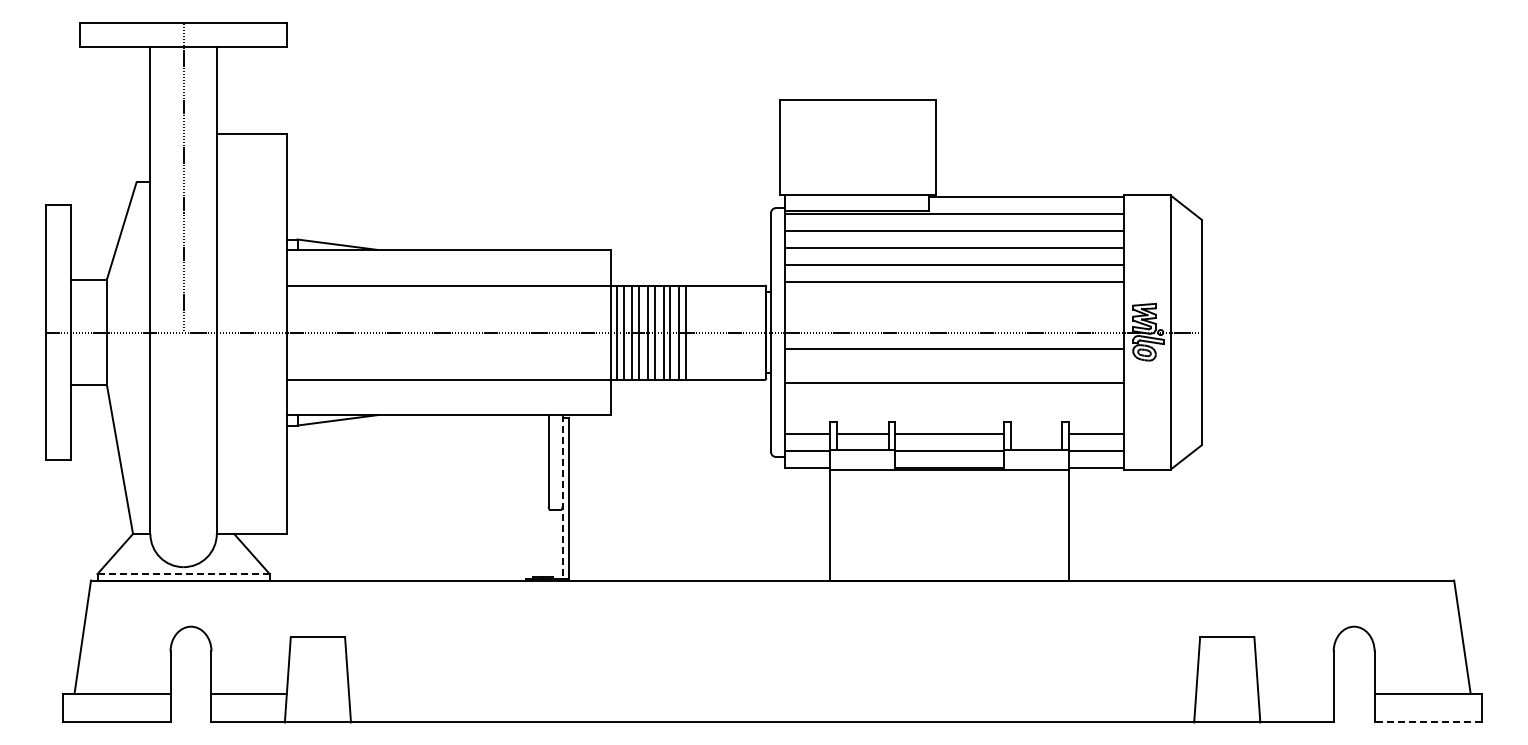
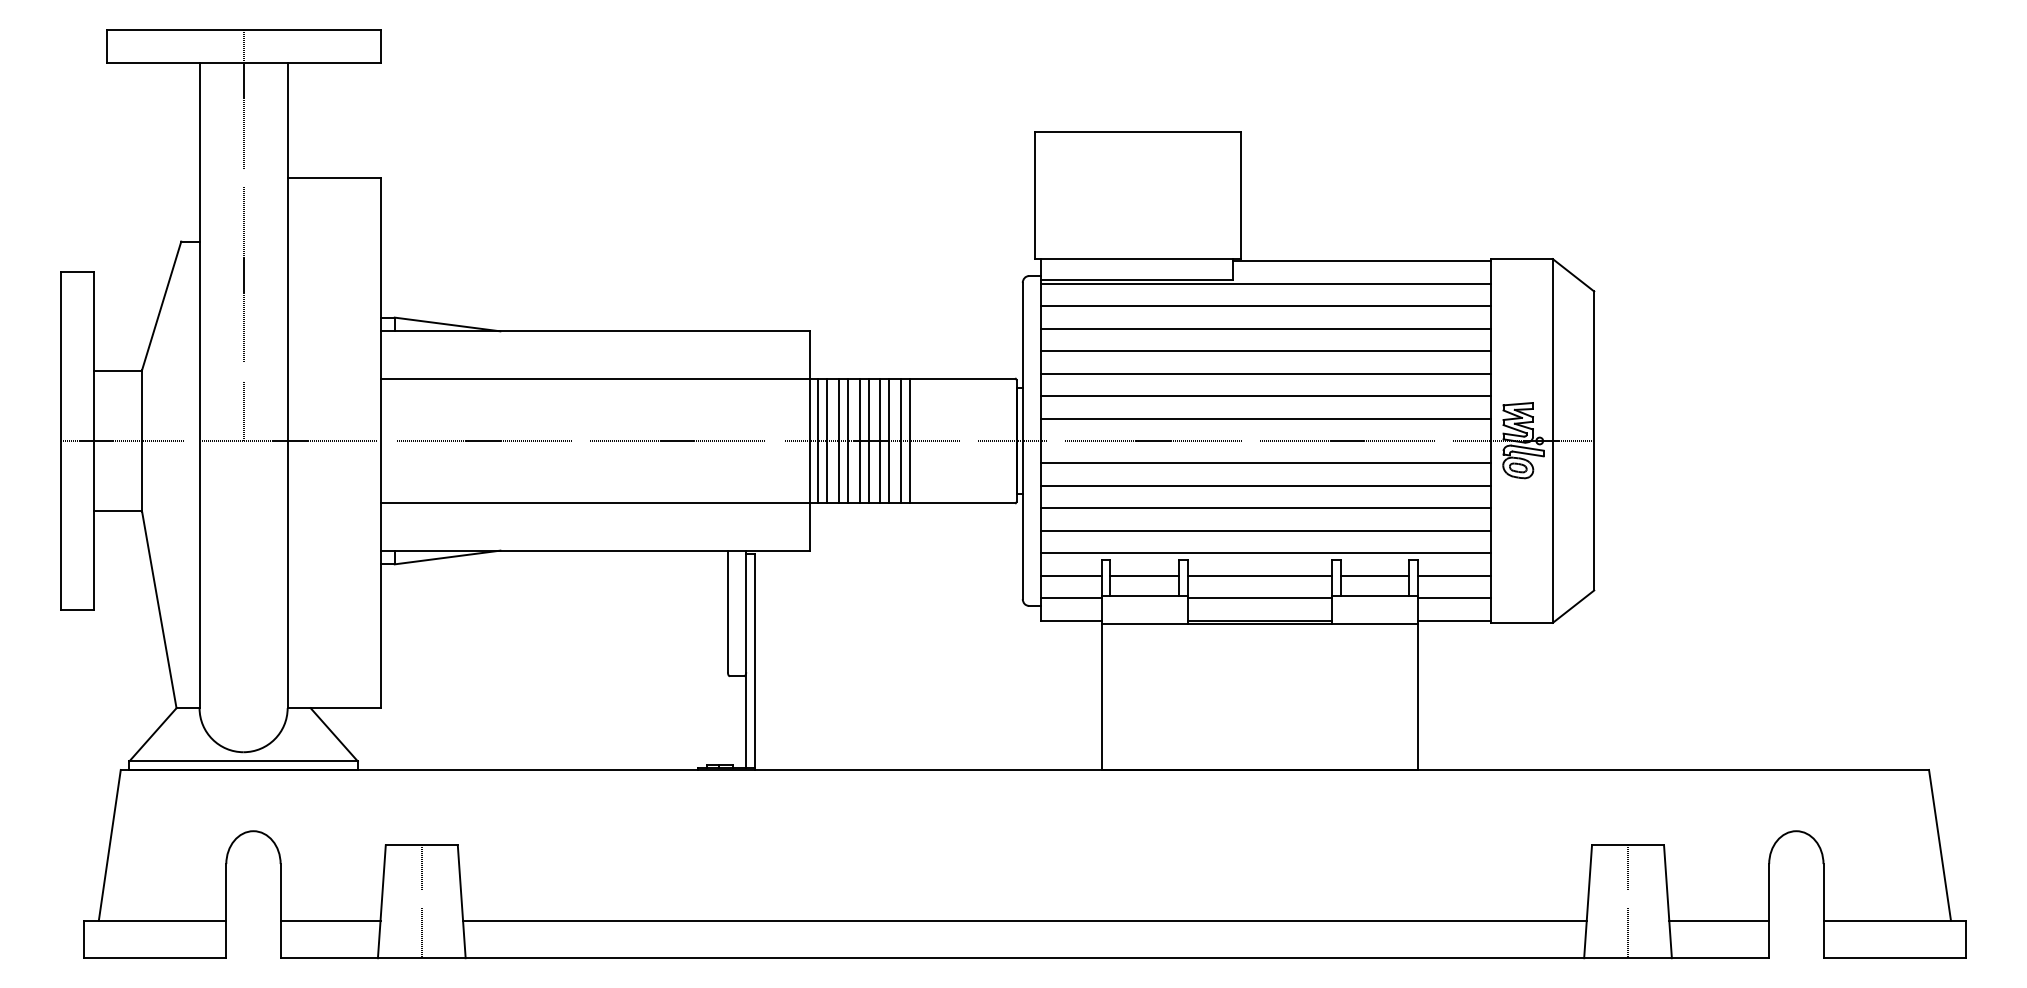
line: (954, 298) -> (1266, 395), added
line: (954, 315) -> (1266, 418), added
line: (954, 366) -> (1266, 486), added
line: (954, 400) -> (1266, 531), added
line: (954, 417) -> (1266, 553), added
line: (1036, 434) -> (1374, 576), added
line: (562, 496) -> (746, 658), dashed -> solid
line: (183, 574) -> (243, 761), dashed -> solid
line: (317, 679) -> (421, 901), added
line: (1227, 679) -> (1628, 901), added
line: (772, 694) -> (1024, 921), added
line: (1295, 694) -> (1718, 921), added
line: (1428, 722) -> (1894, 958), dashed -> solid

